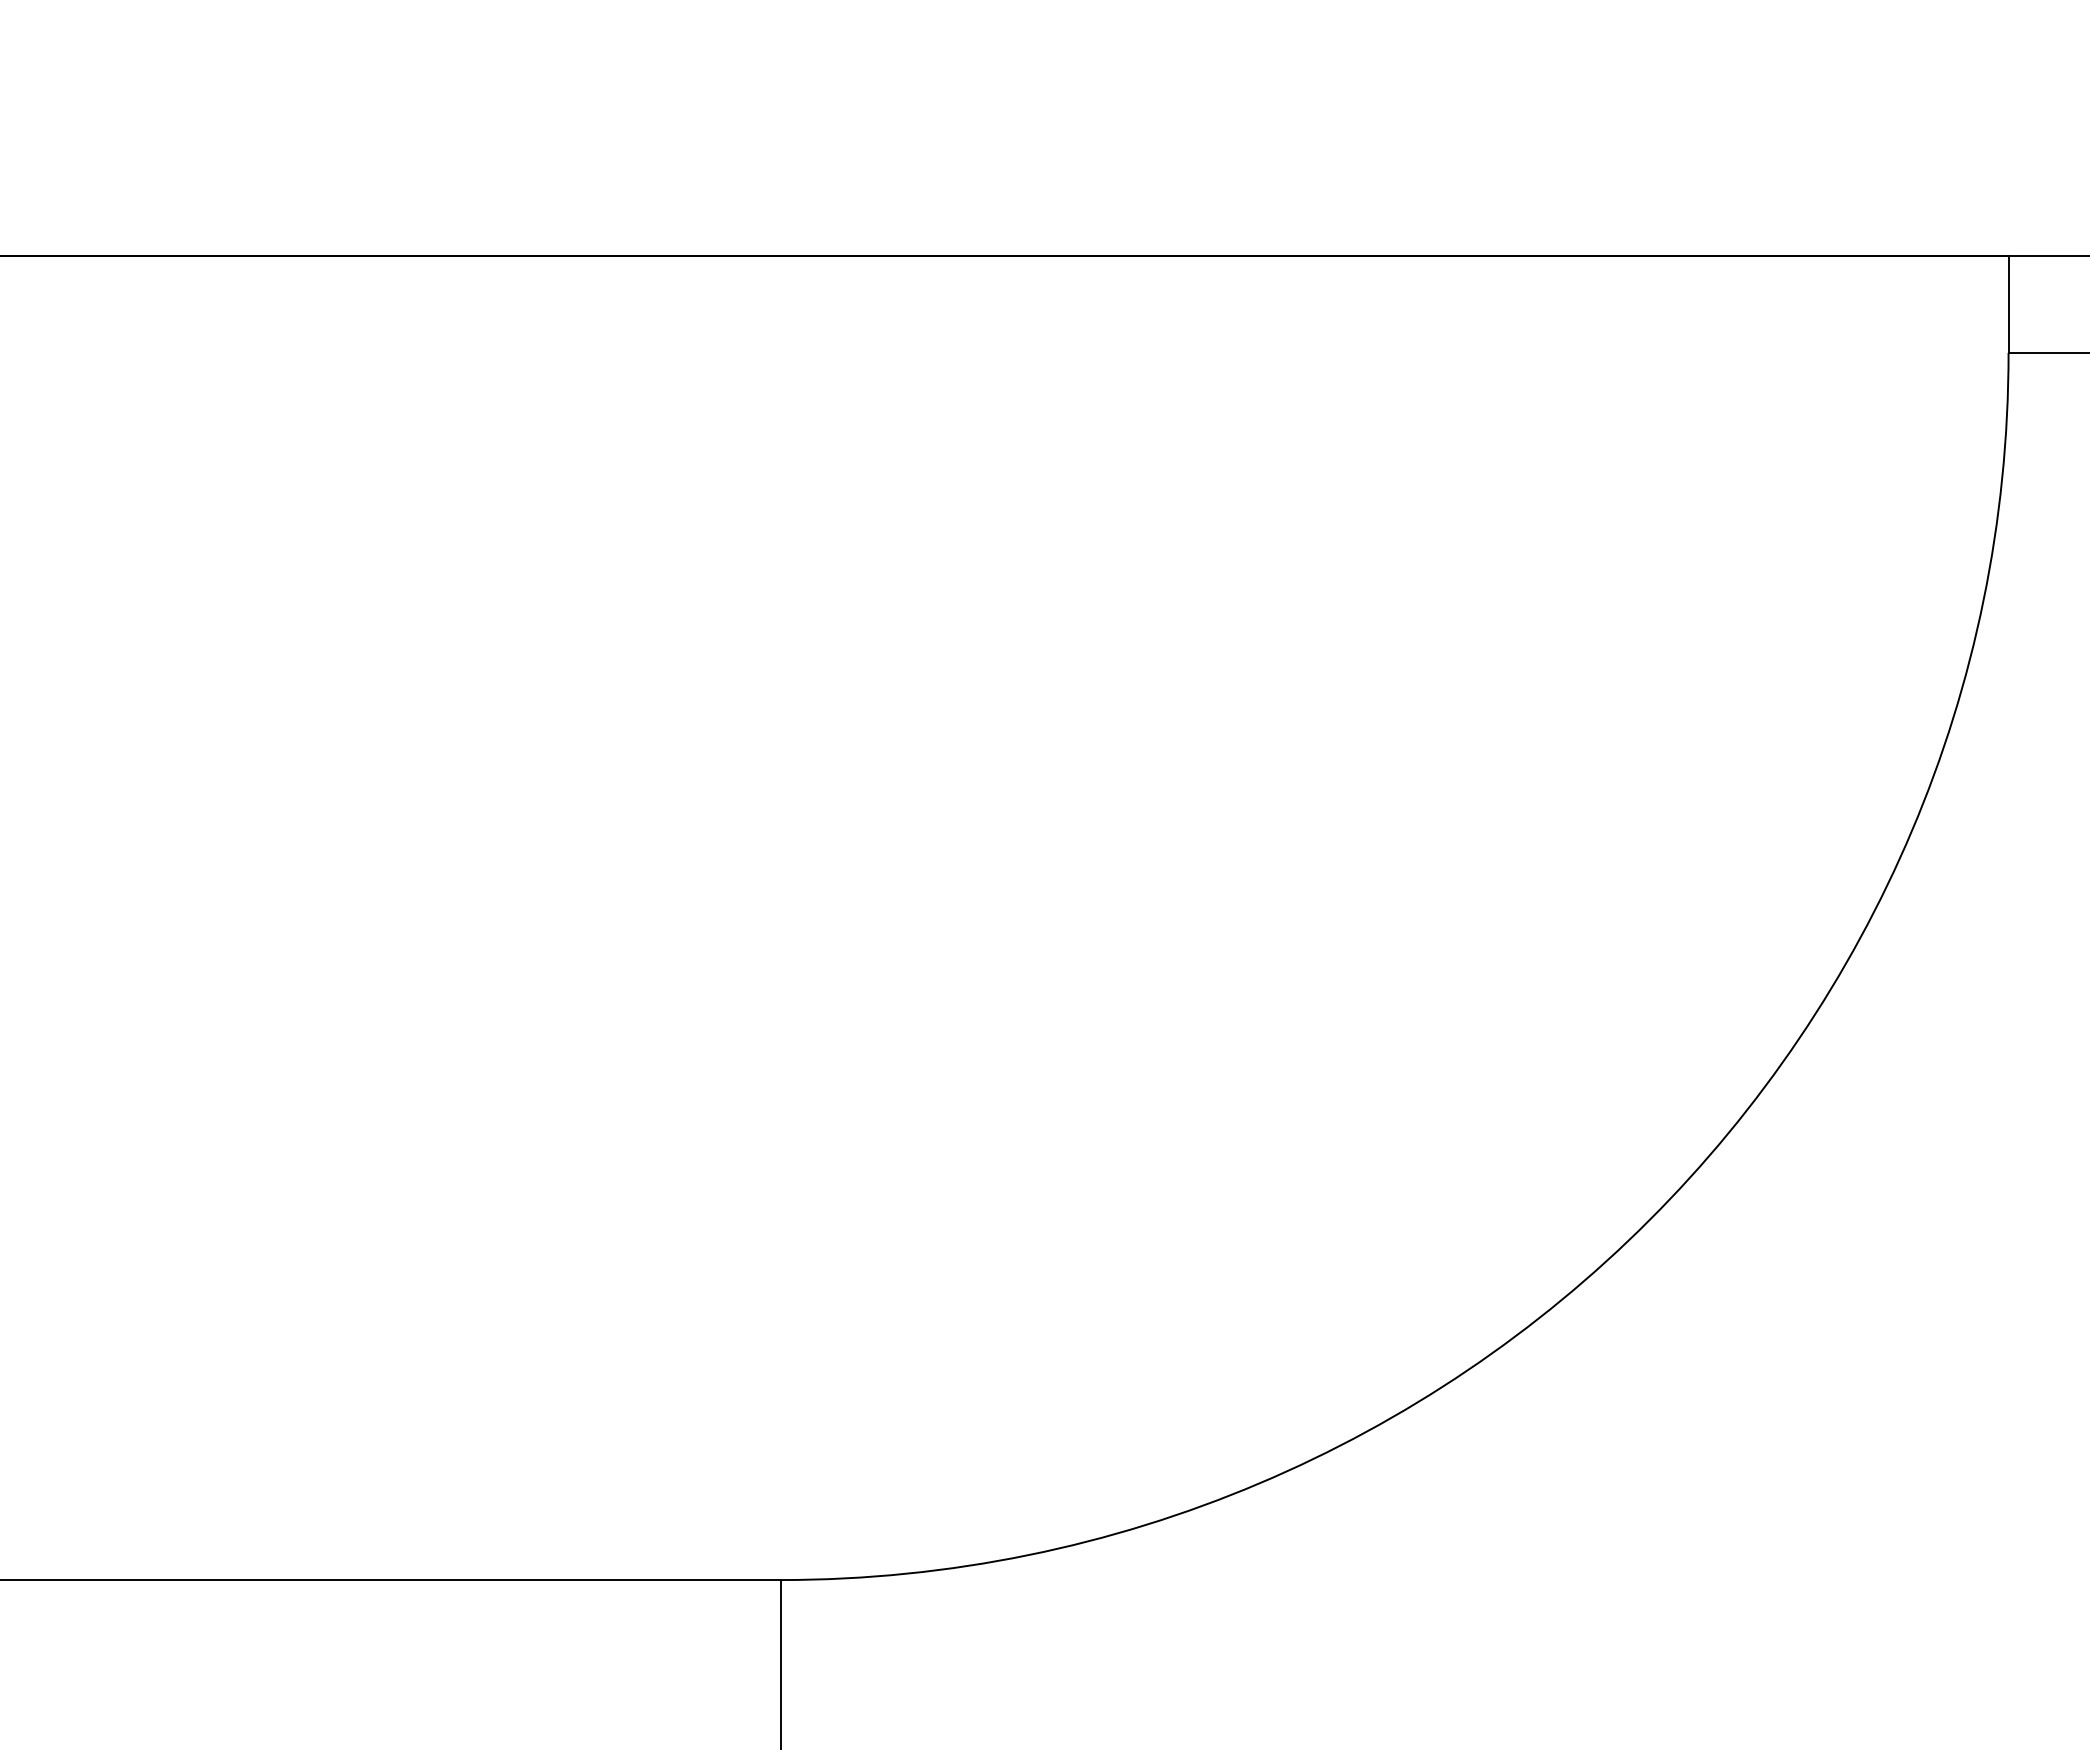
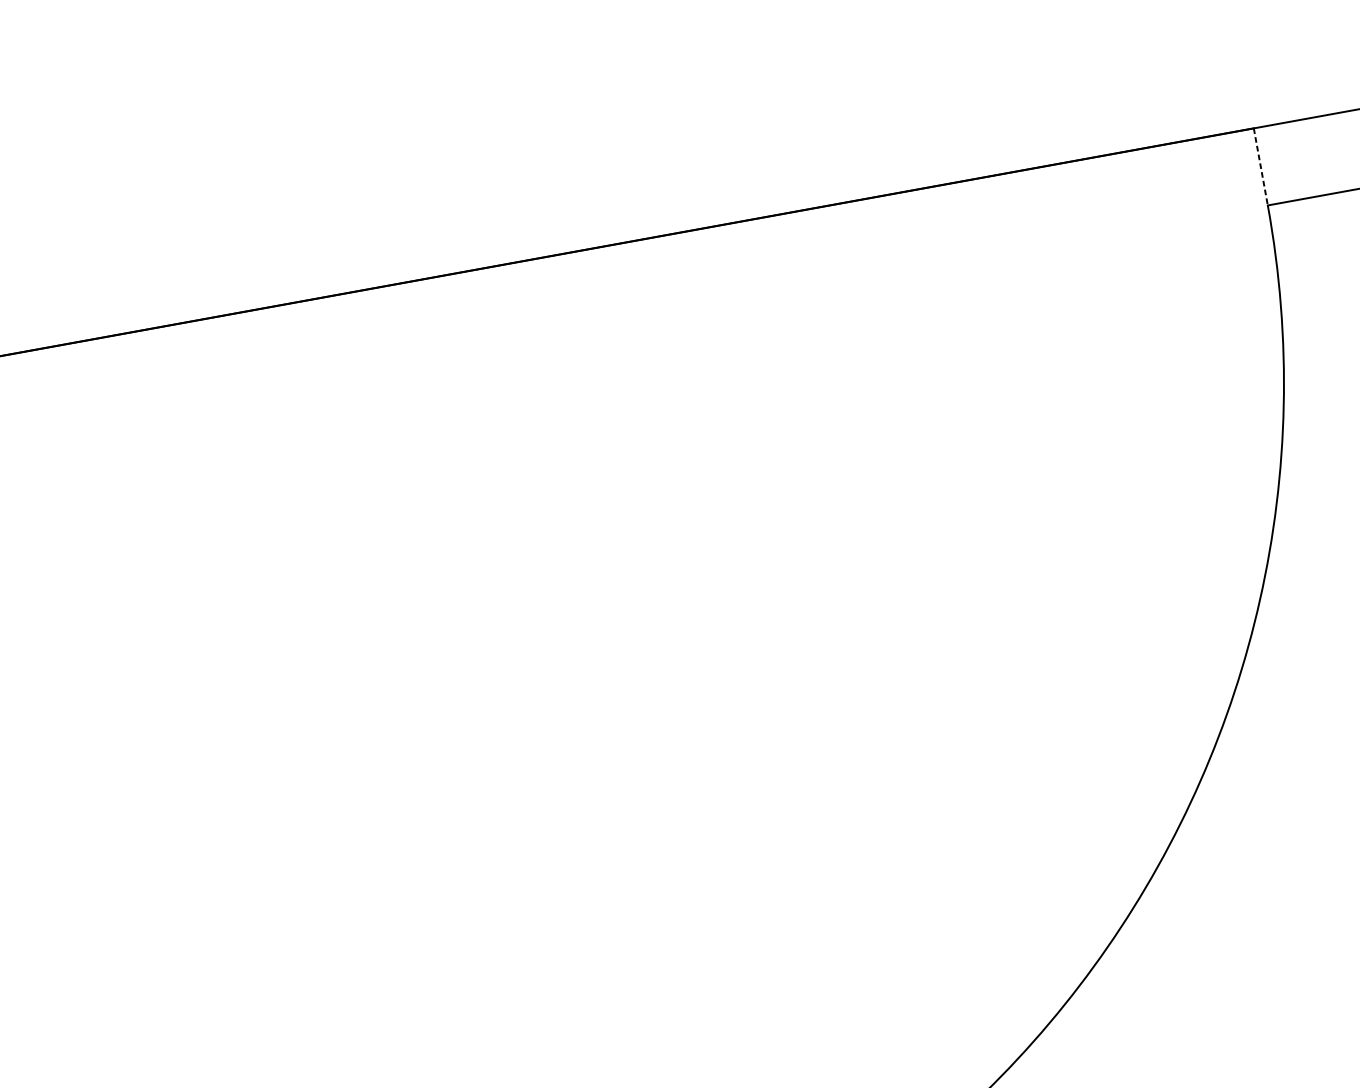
line: (2008, 304) -> (1260, 167), solid -> dashed

